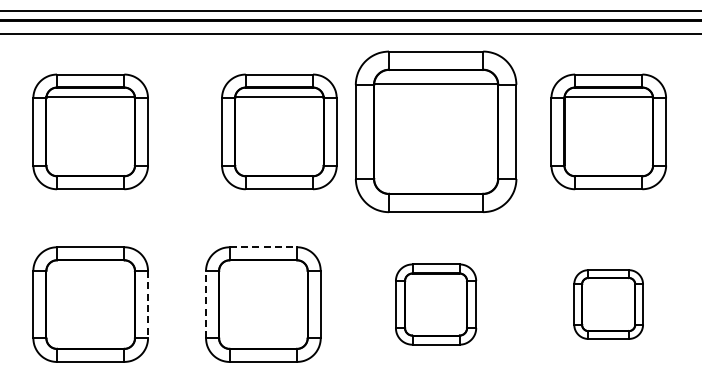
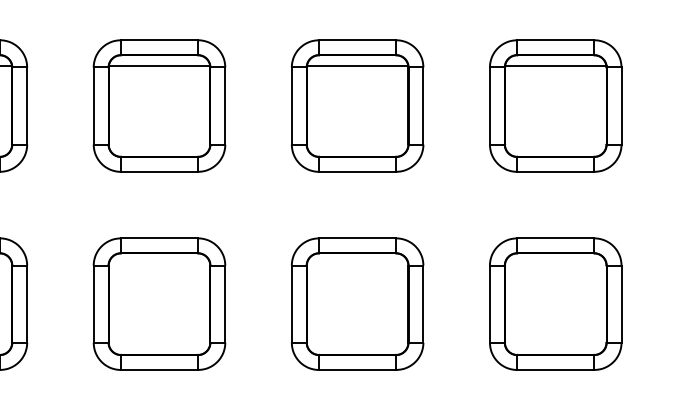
part: (279, 131) -> (159, 105), moved
part: (435, 131) -> (356, 105), size x0.71
line: (263, 247) -> (159, 238), dashed -> solid
line: (148, 304) -> (27, 304), dashed -> solid
line: (206, 304) -> (94, 304), dashed -> solid
part: (435, 304) -> (356, 304), size x1.43
part: (608, 304) -> (555, 304), size x1.67

